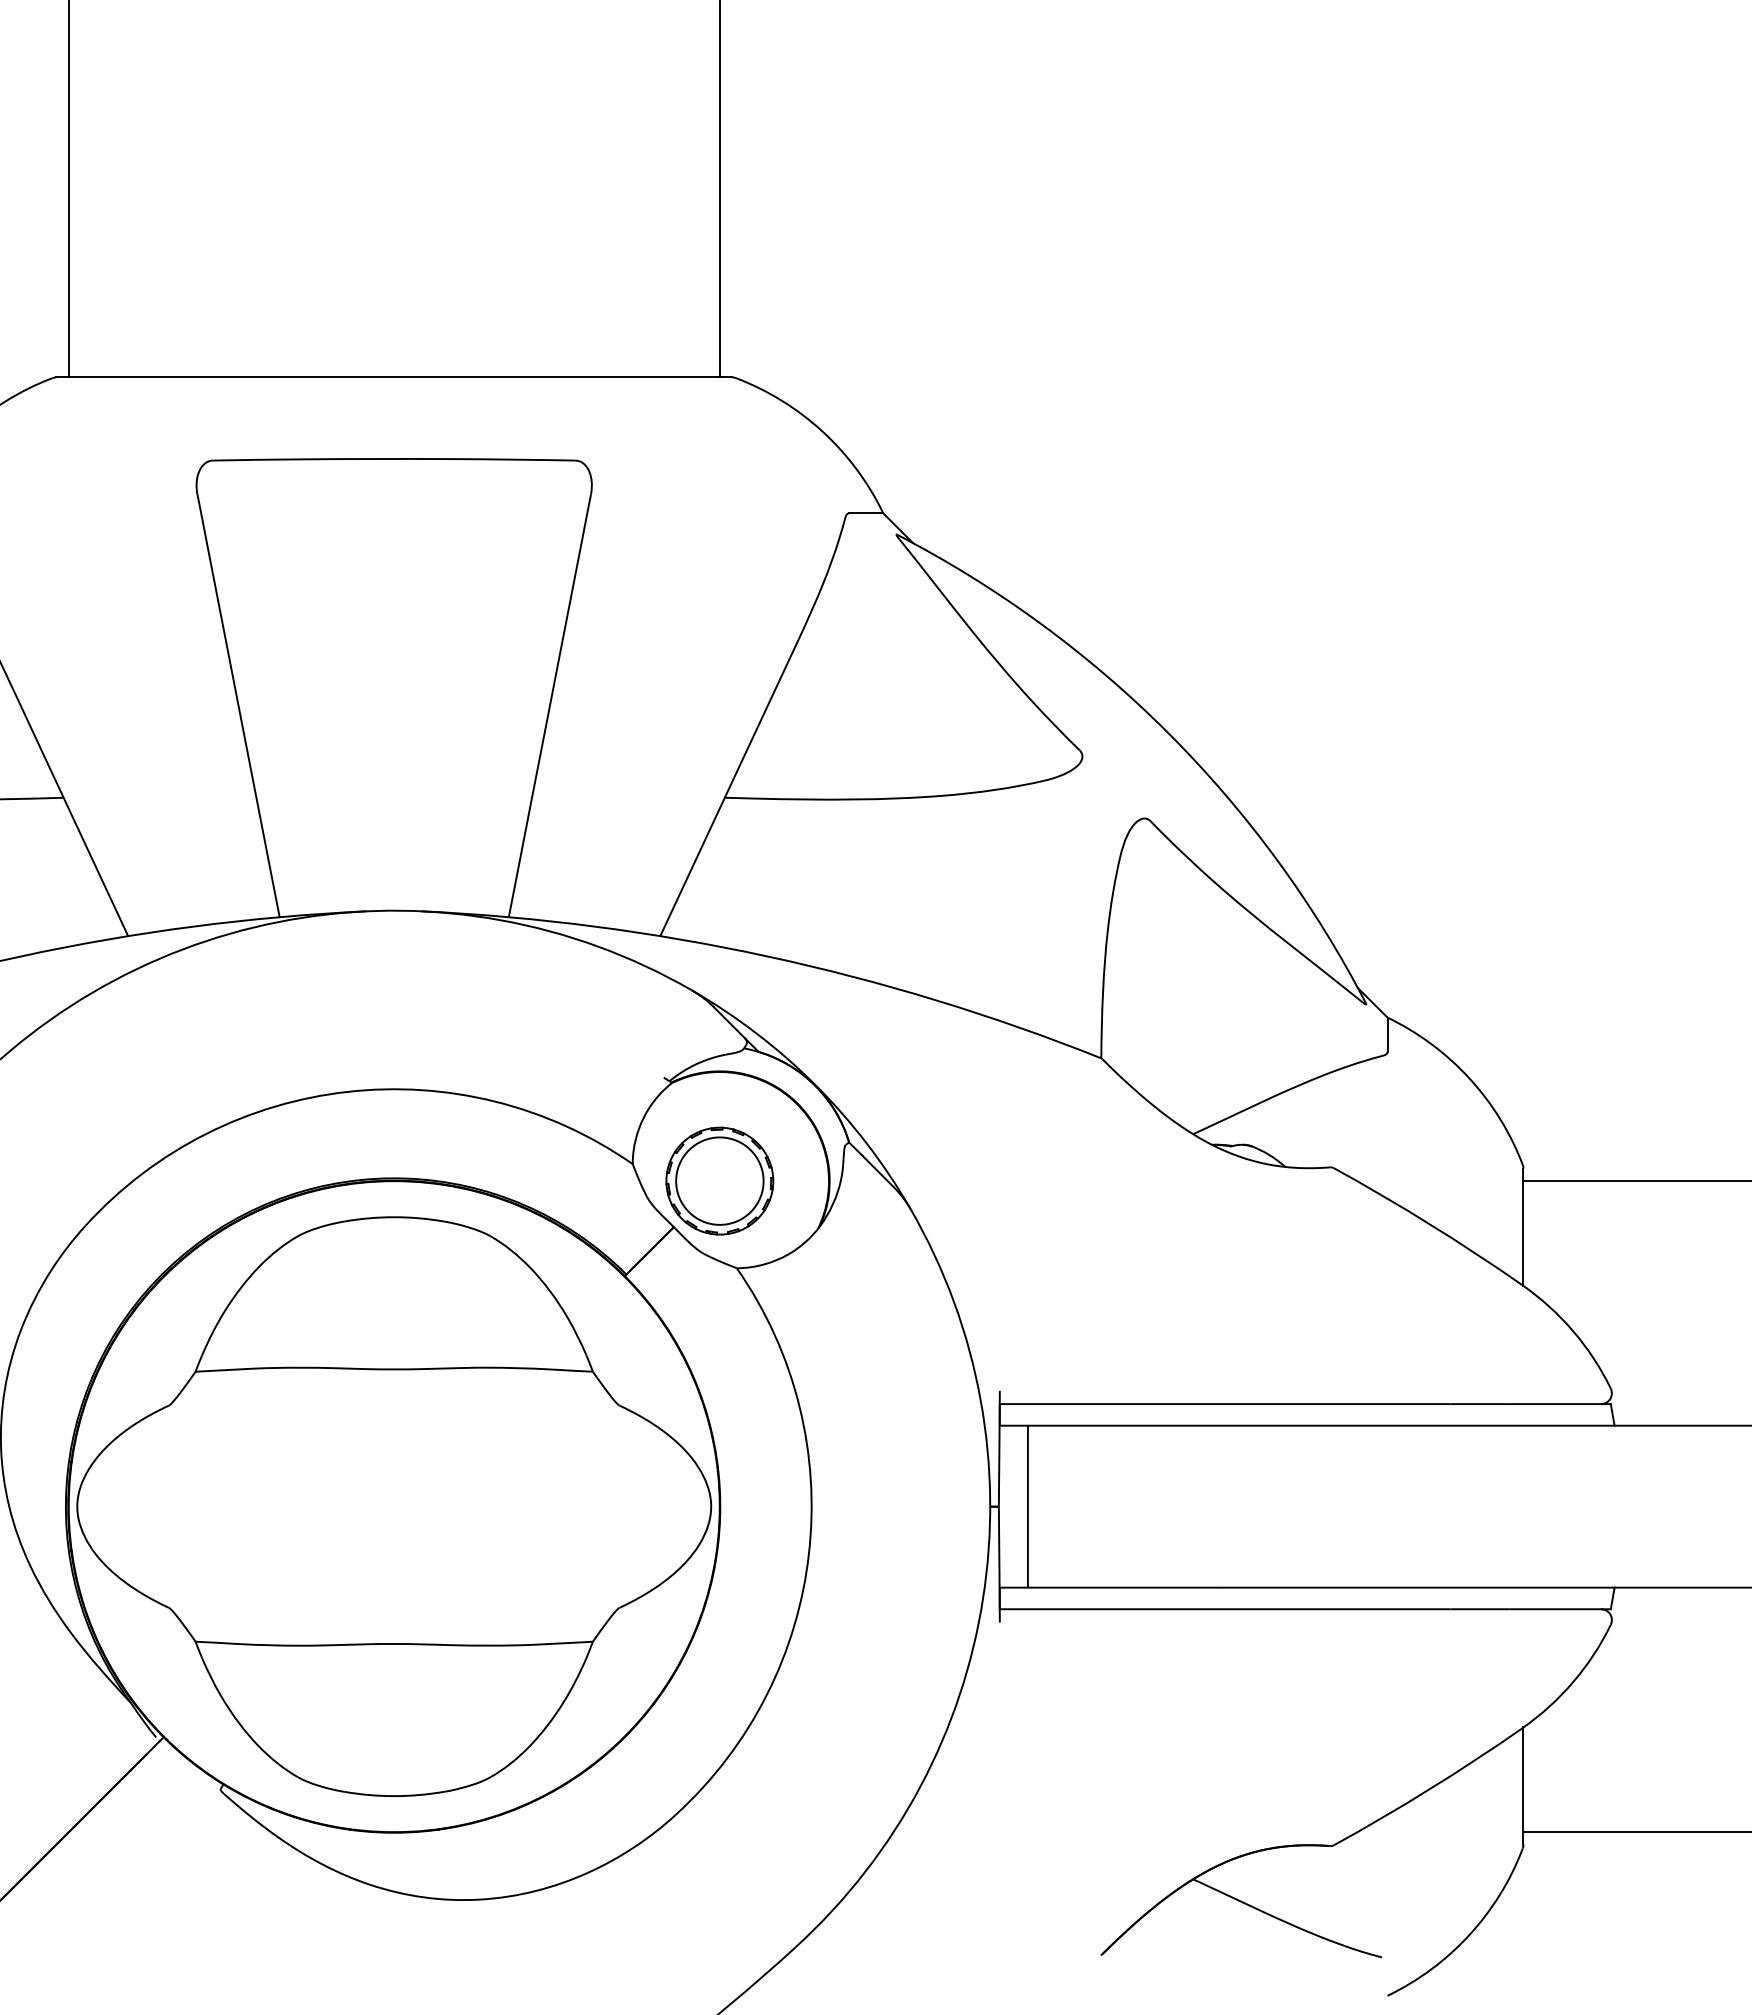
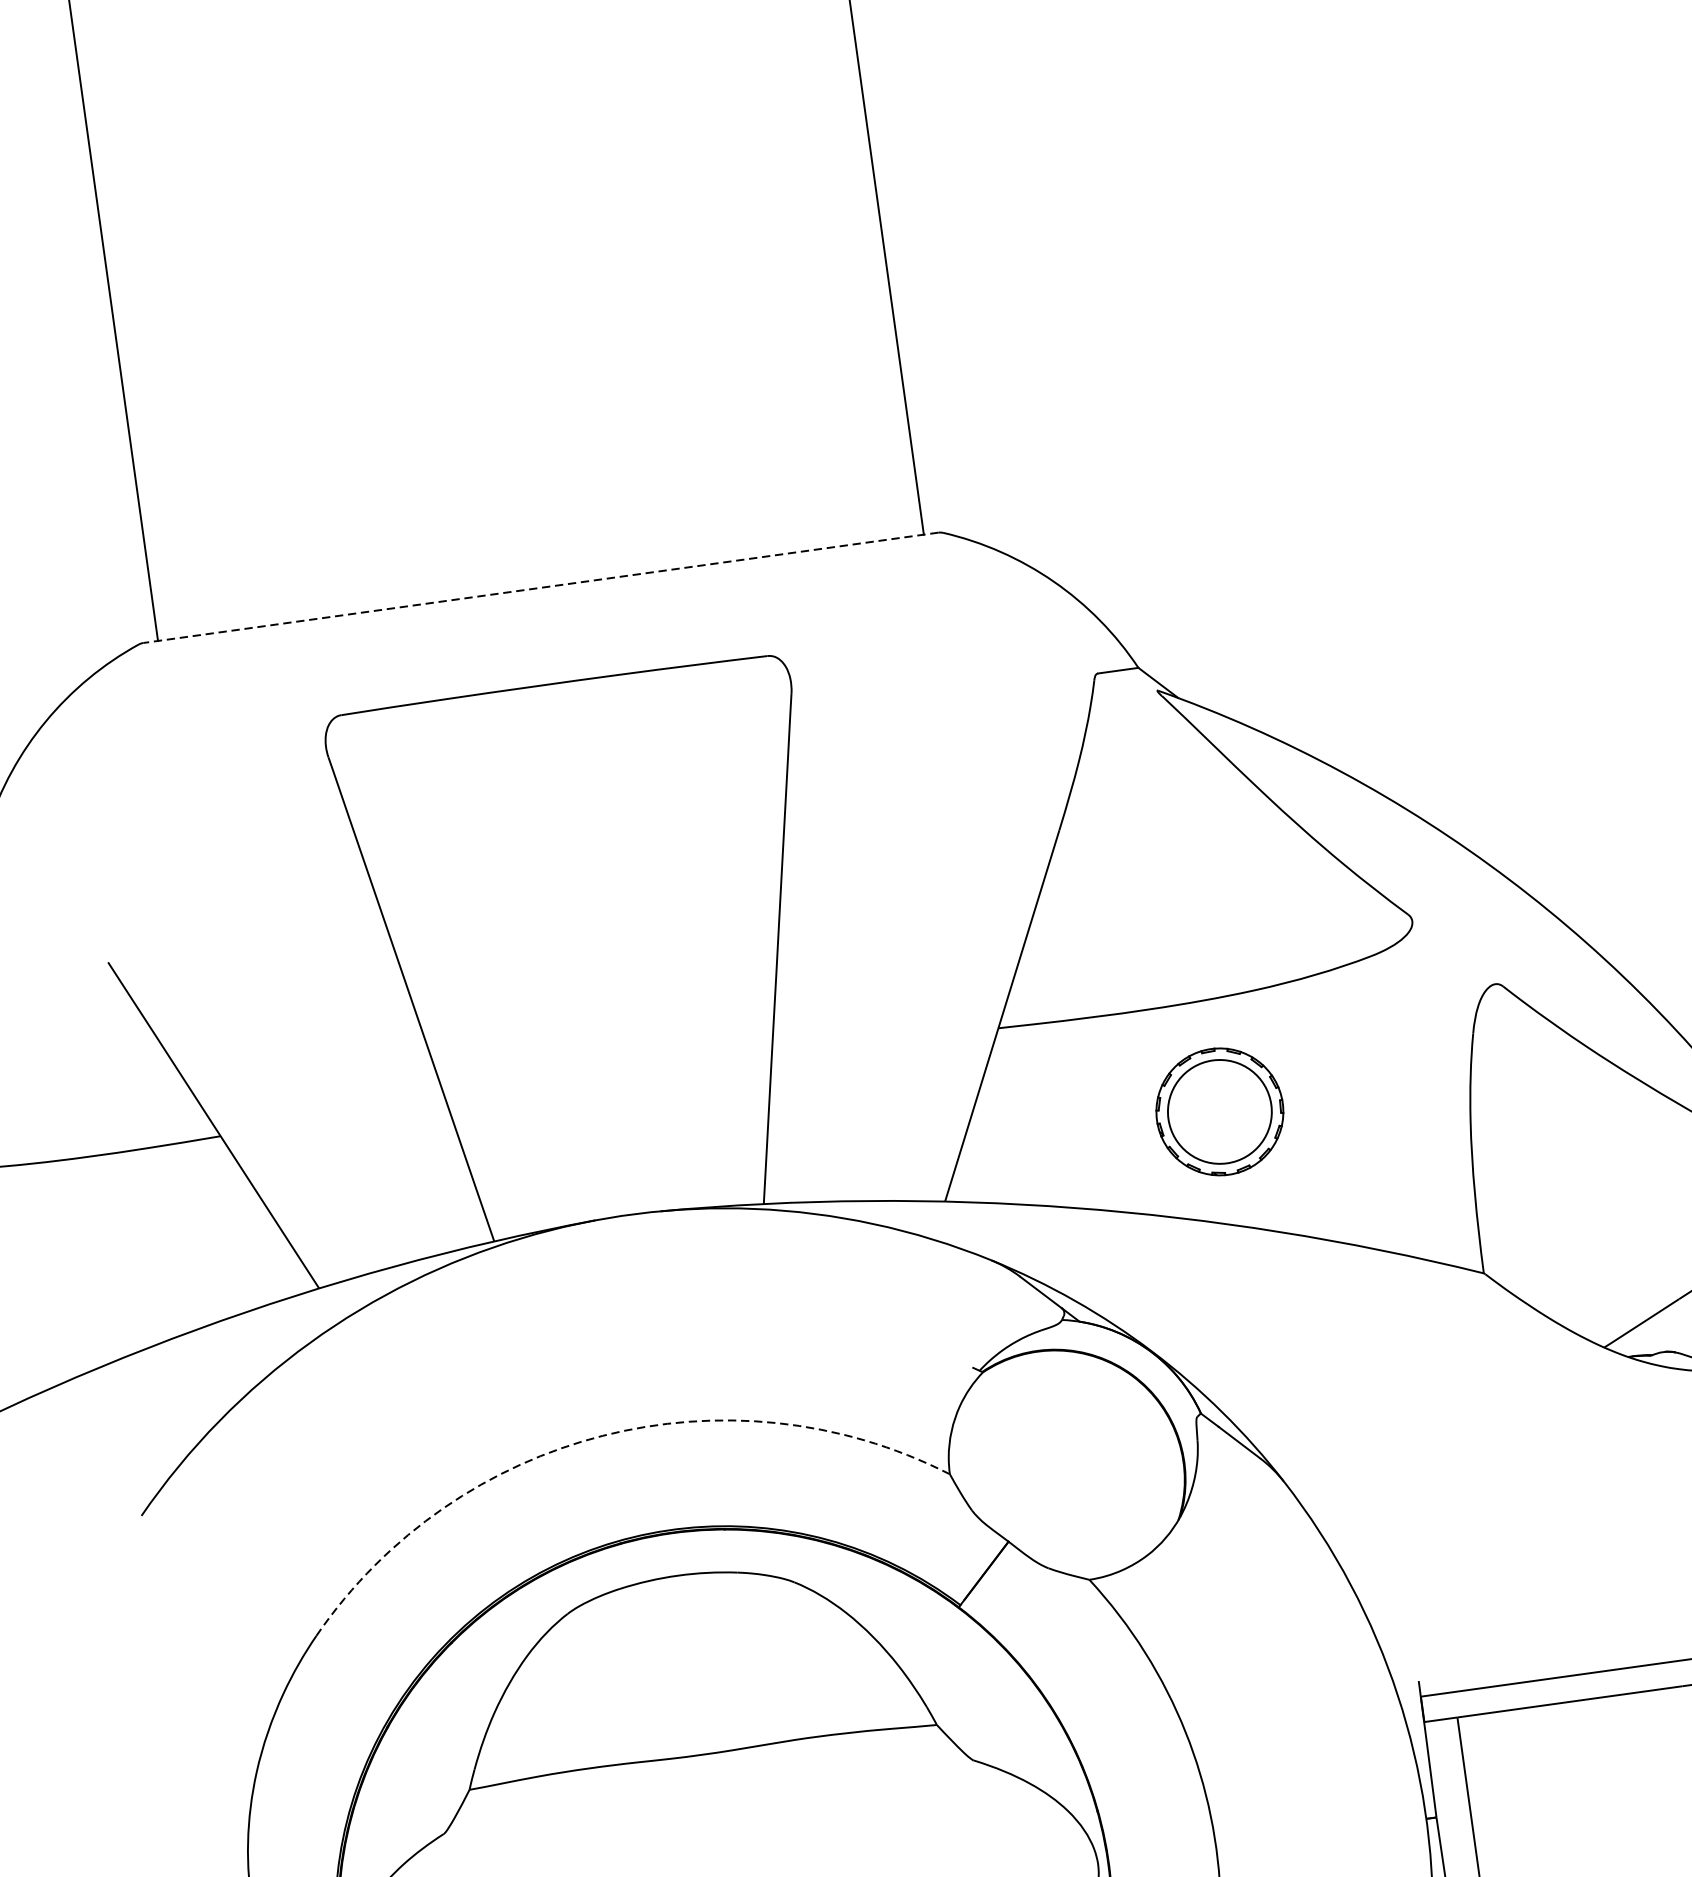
line: (394, 377) -> (541, 587), solid -> dashed
arc: (347, 1091) -> (602, 1435), solid -> dashed
part: (719, 1180) -> (1219, 1111), moved

